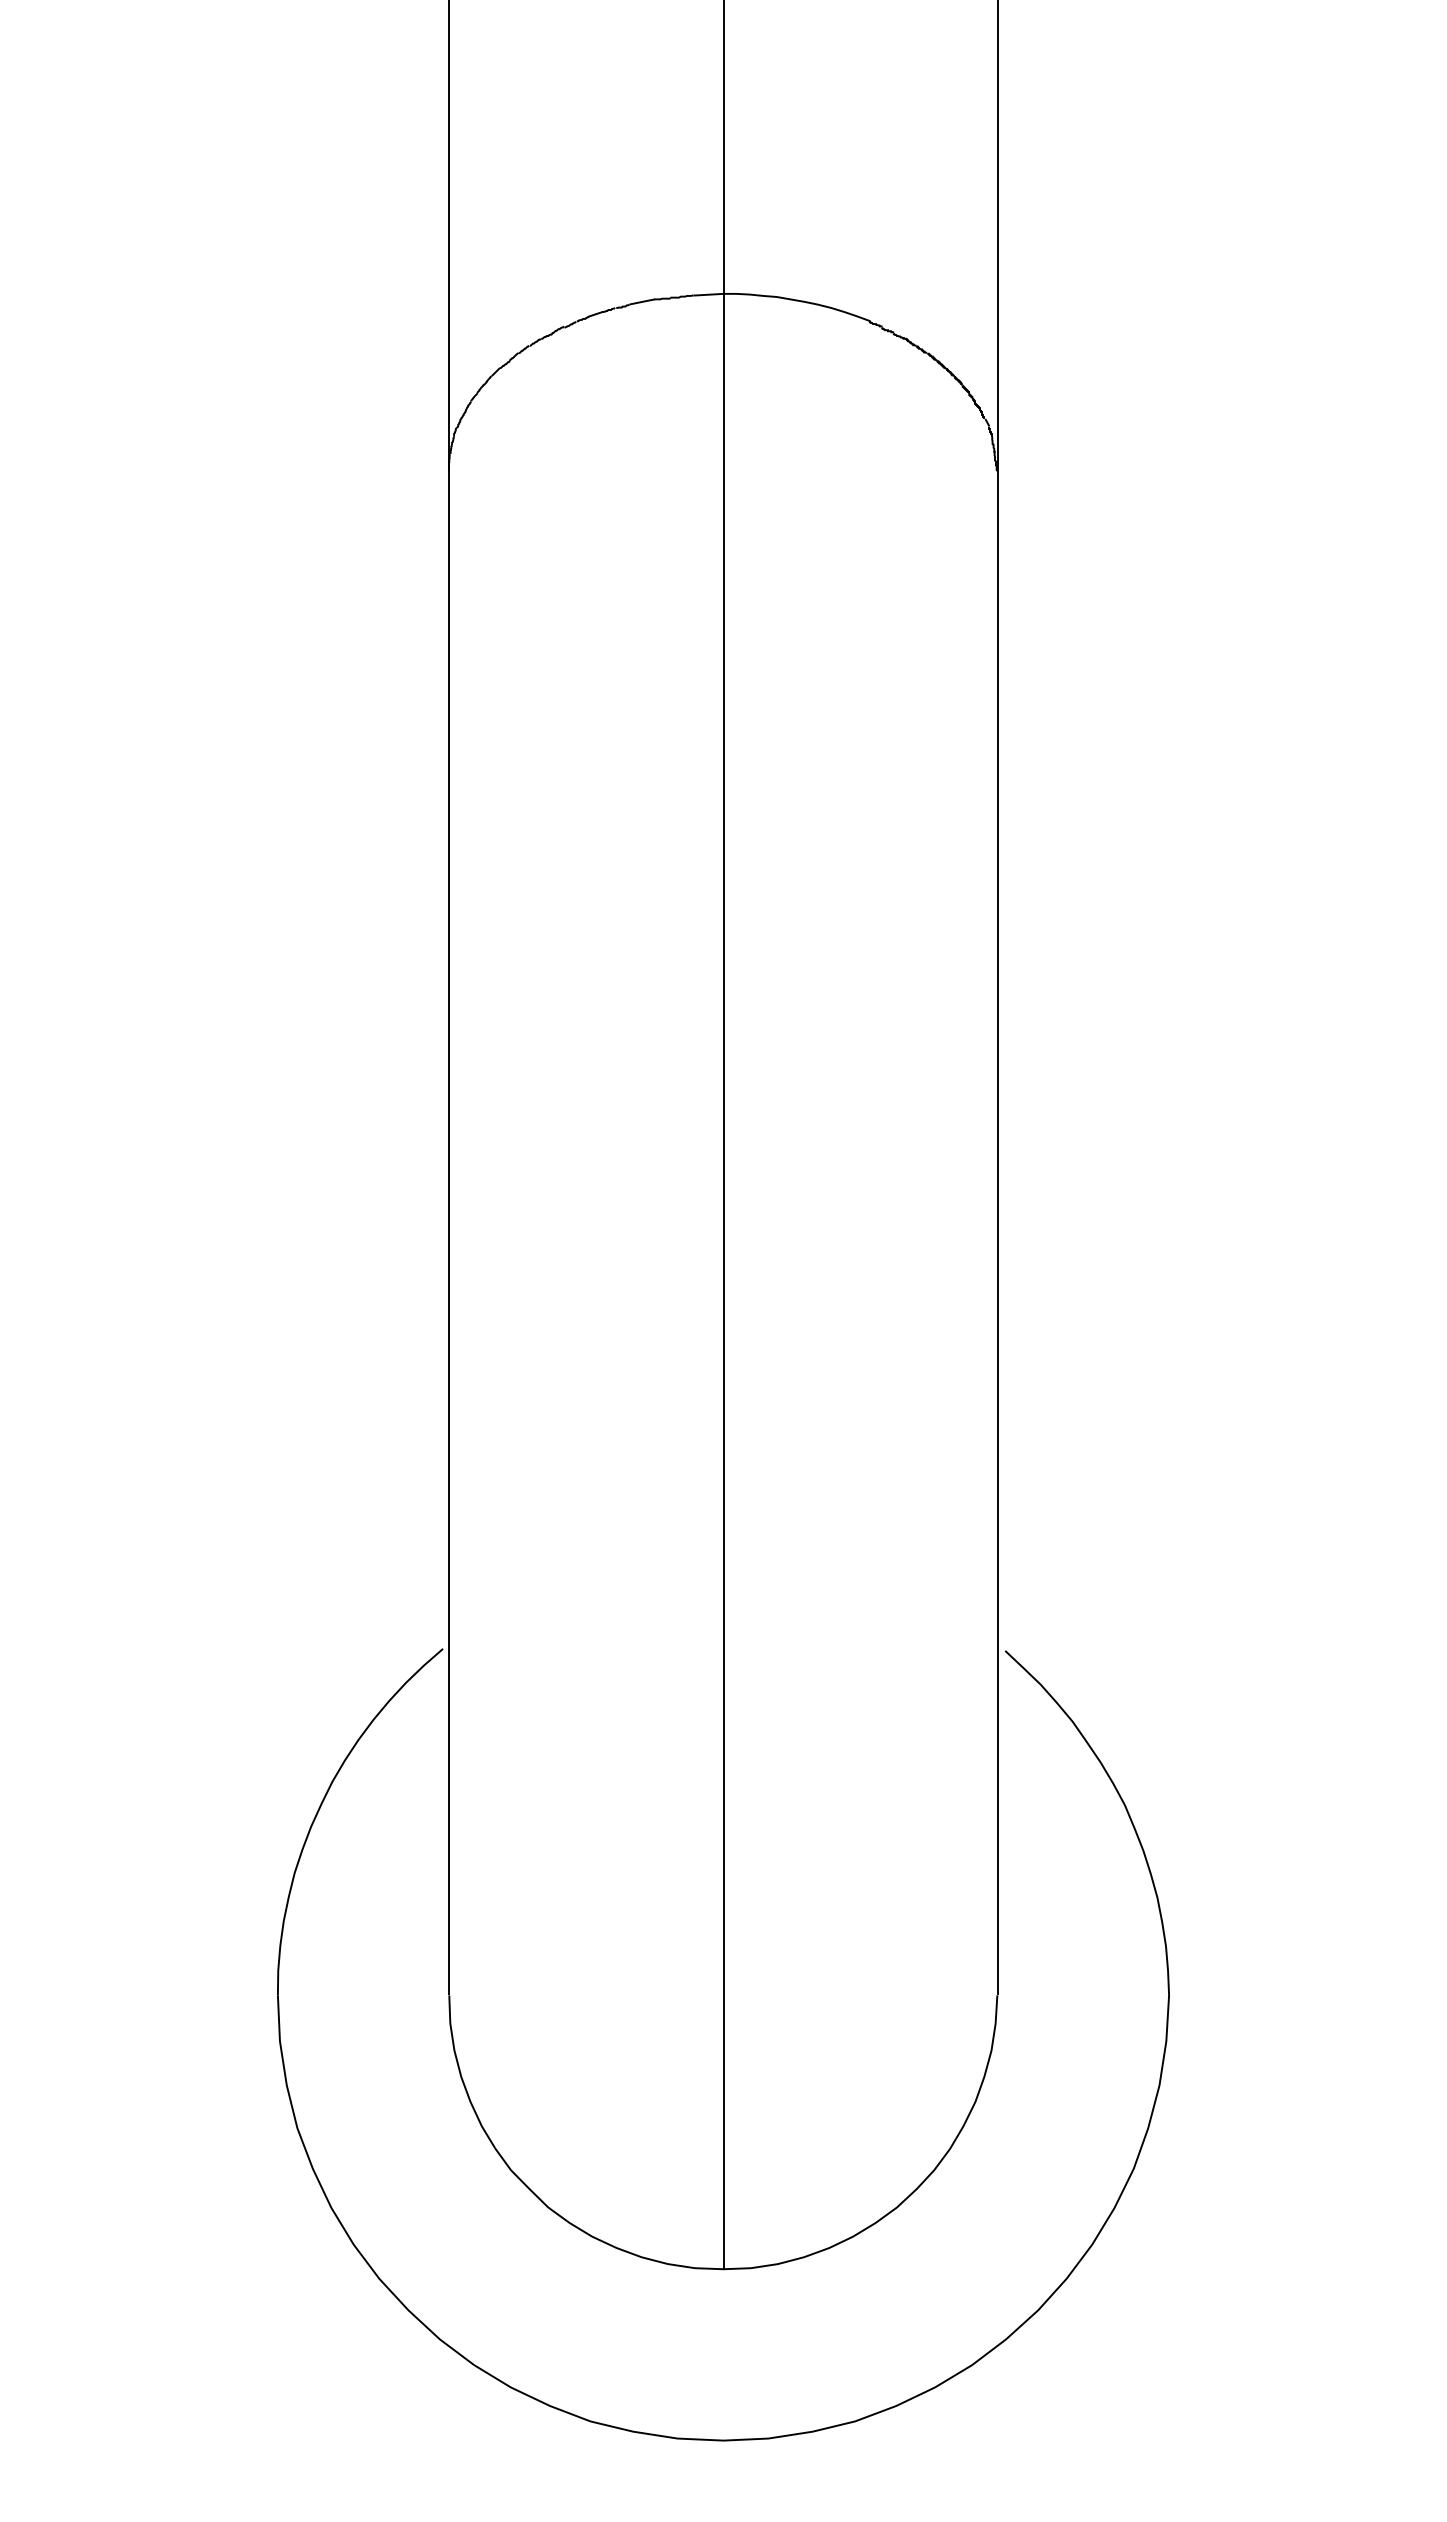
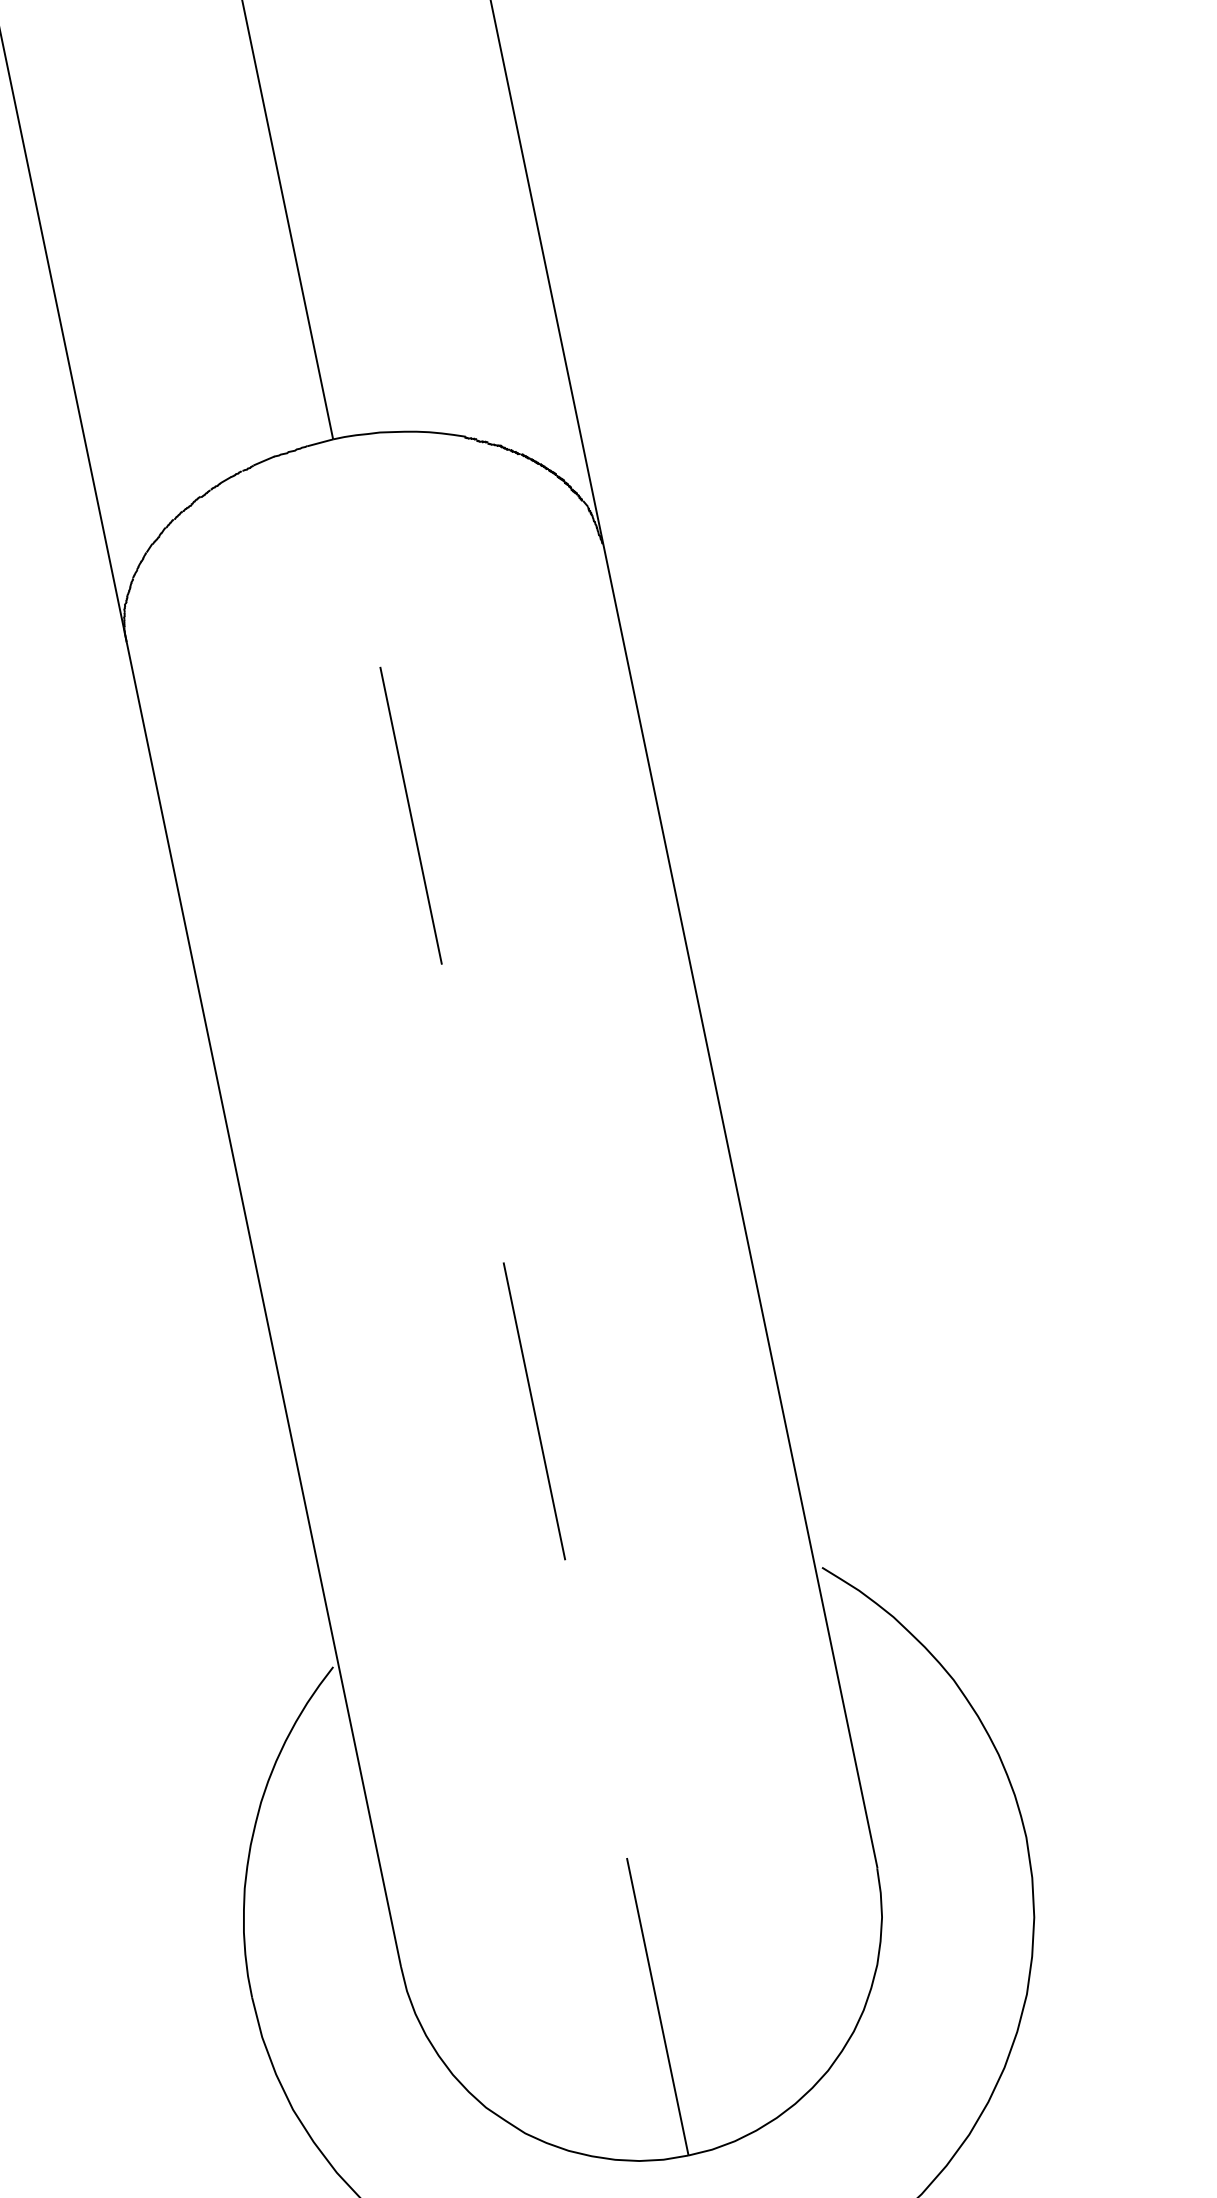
line: (723, 1281) -> (510, 1297), solid -> dashed

